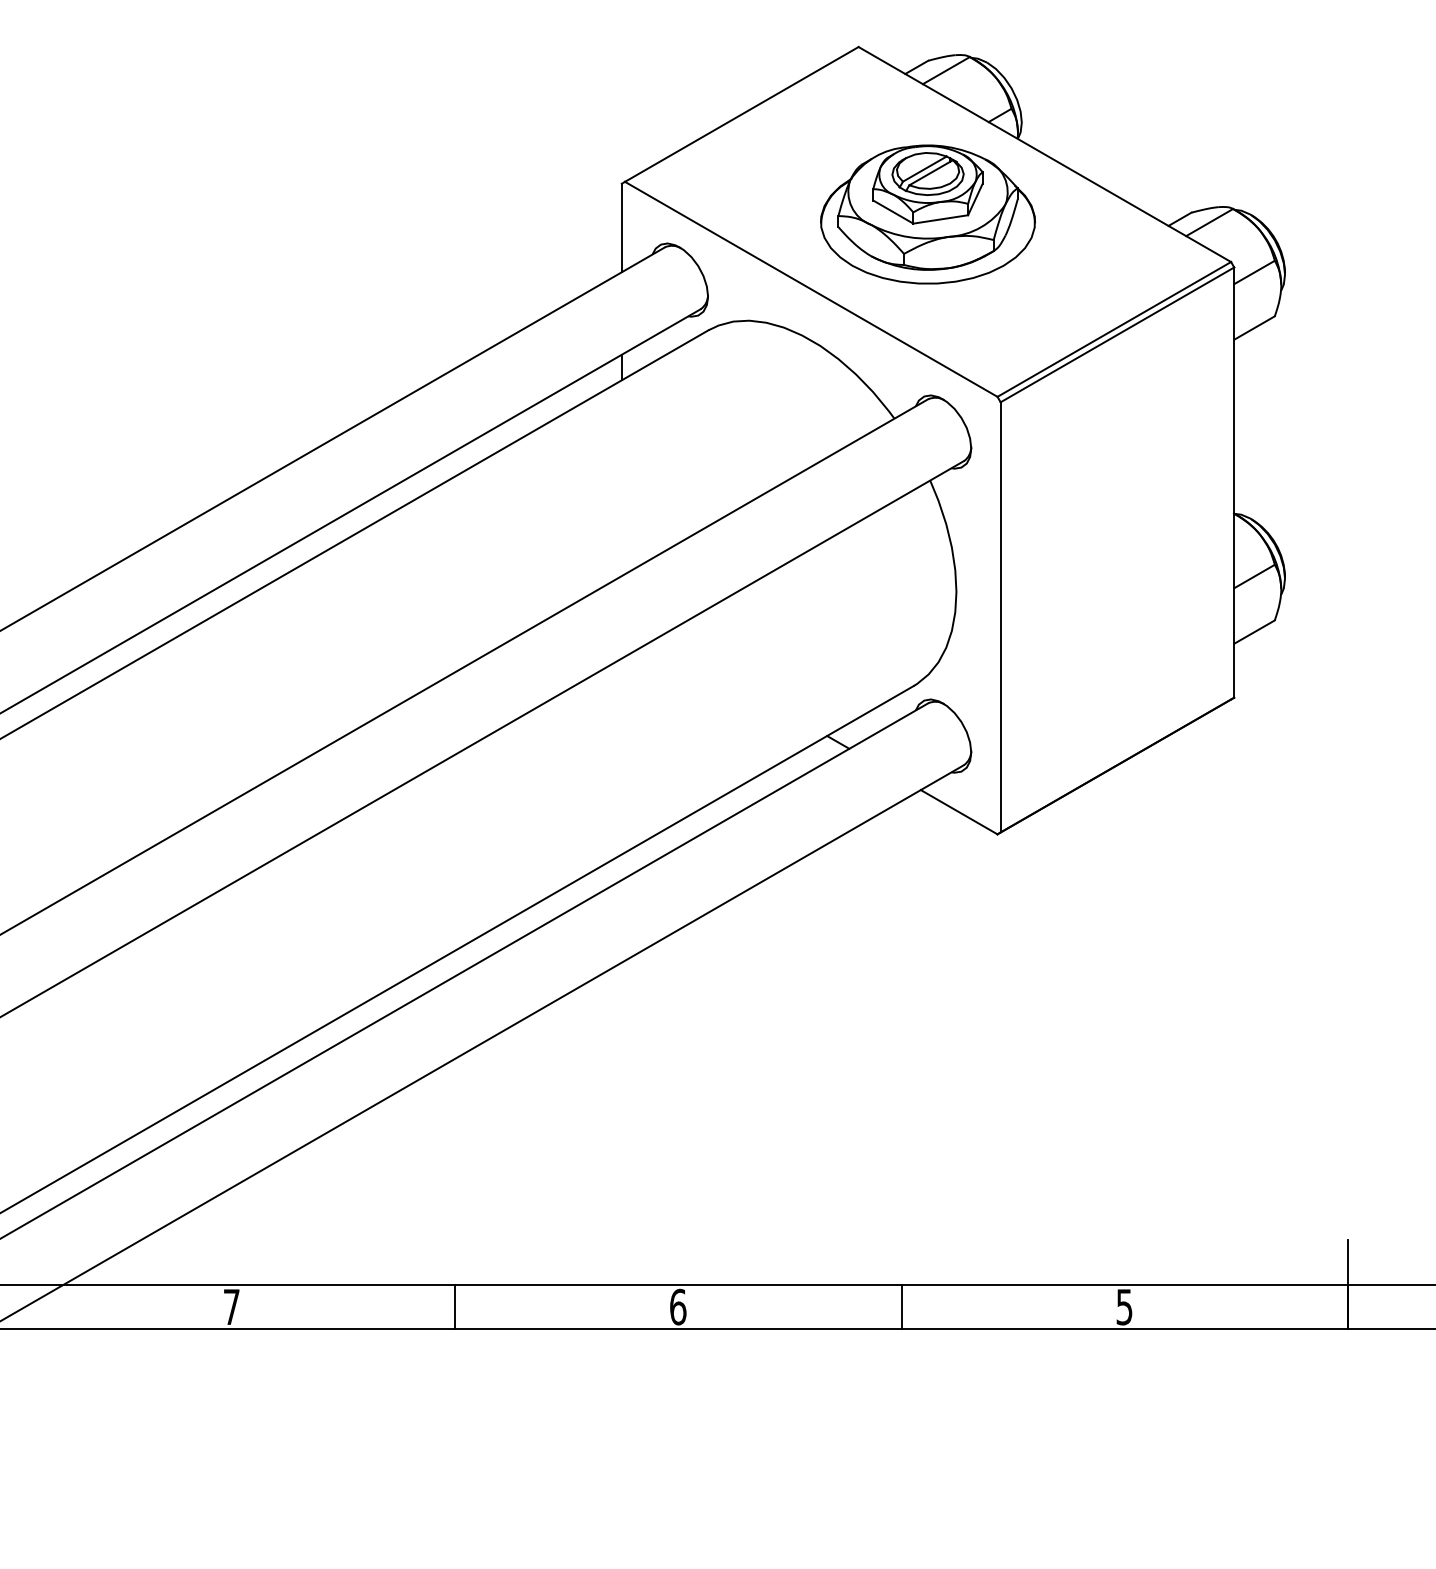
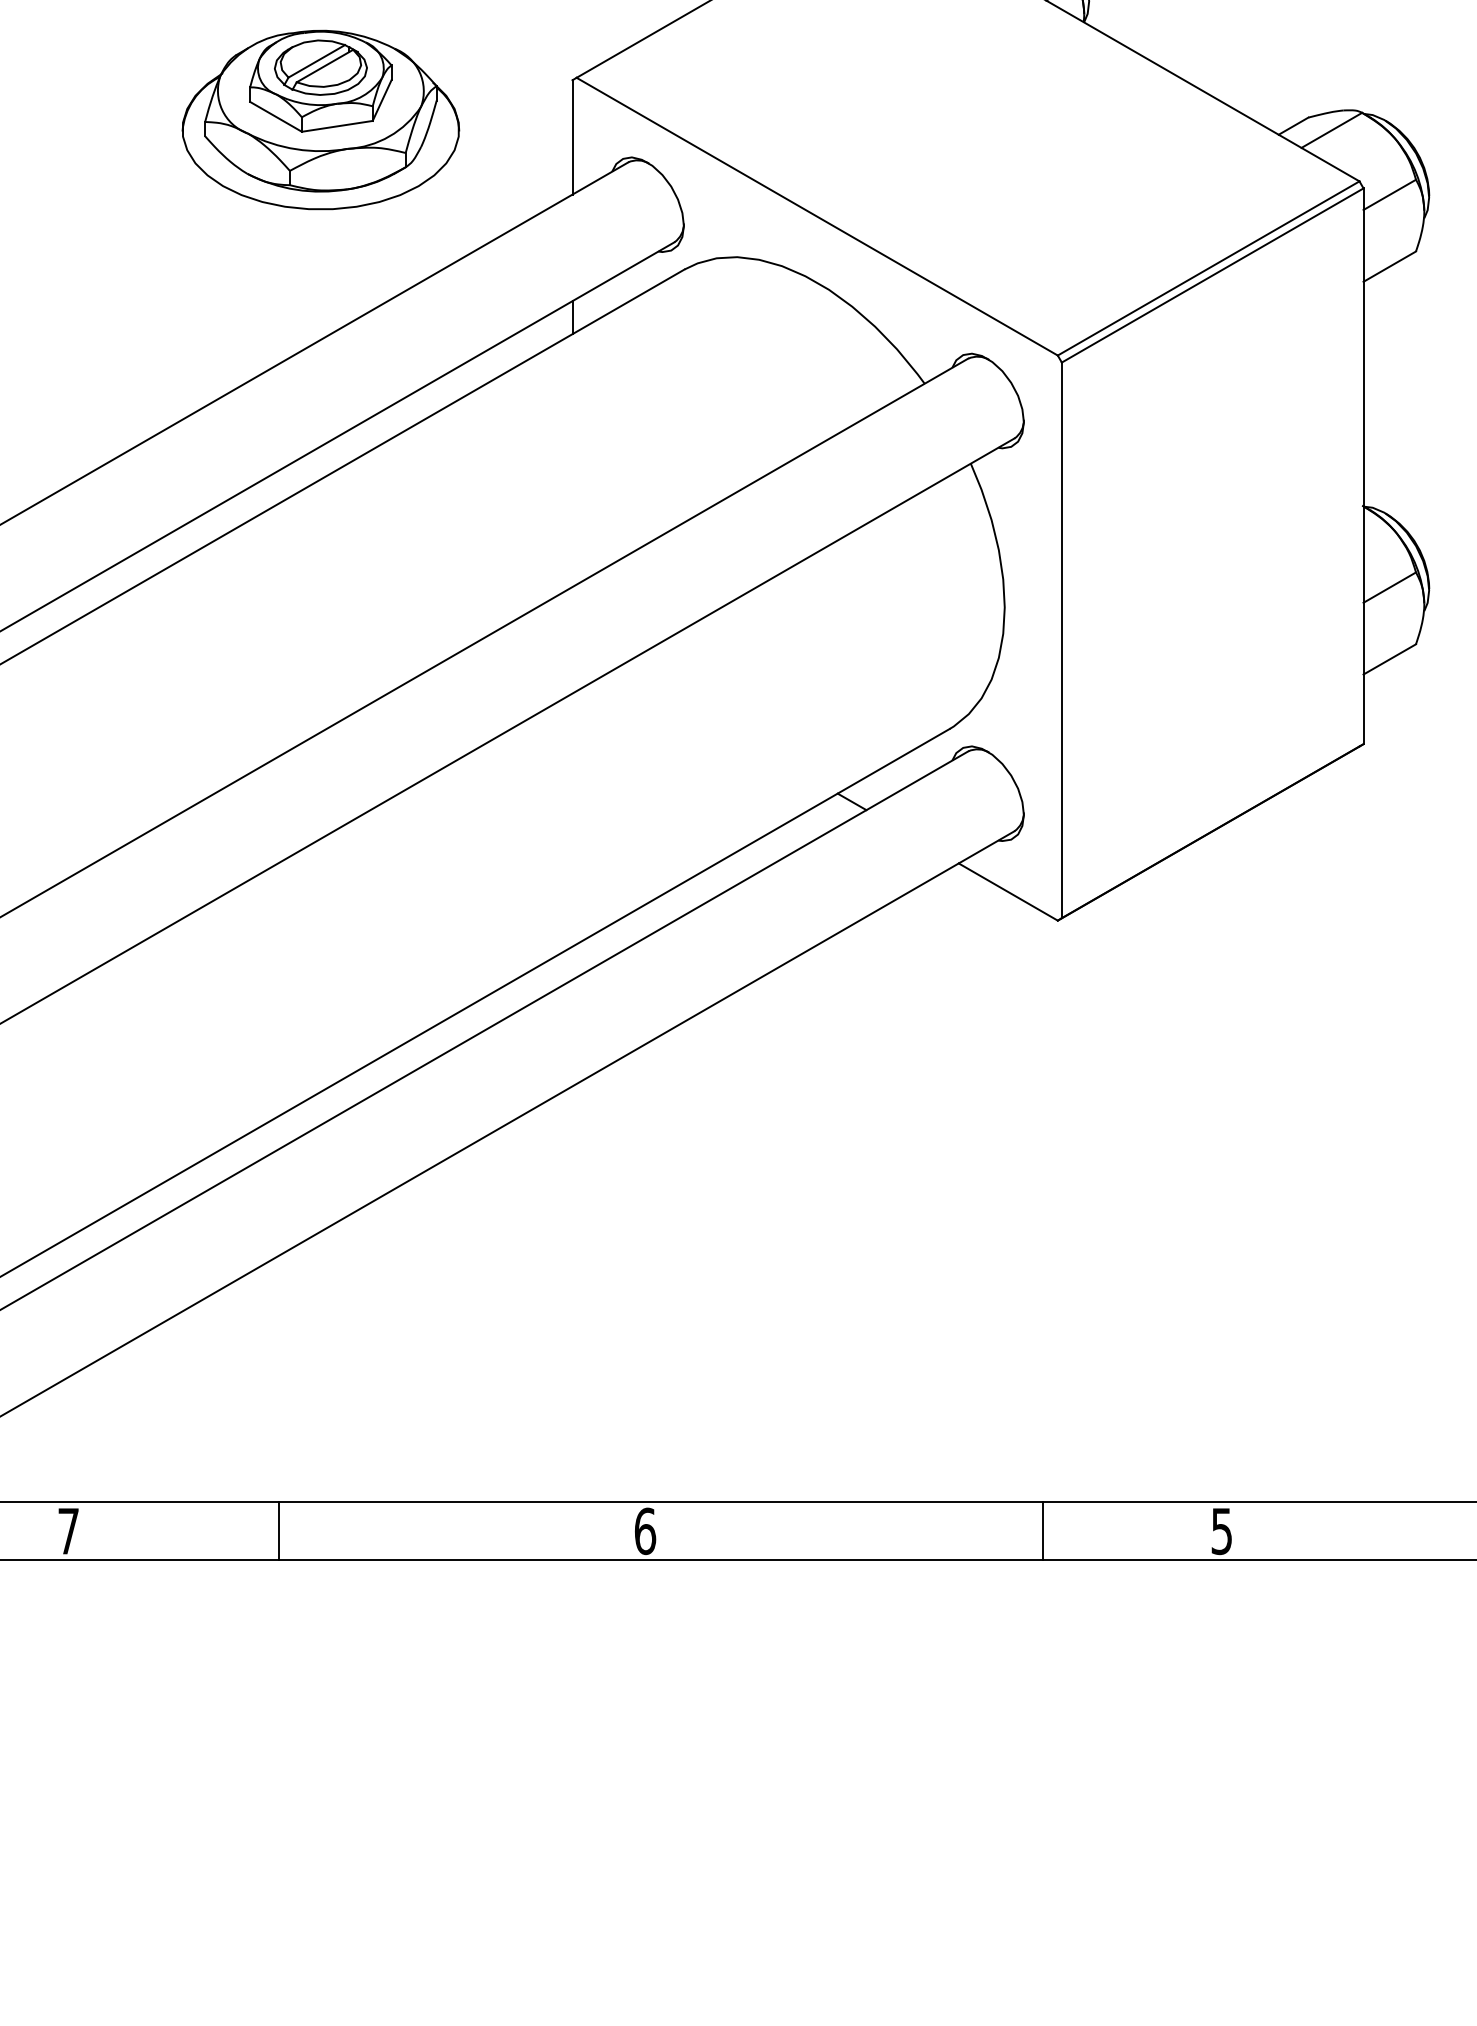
part: (927, 214) -> (320, 119), moved
line: (455, 1306) -> (278, 1530), moved
line: (901, 1306) -> (1042, 1530), moved

